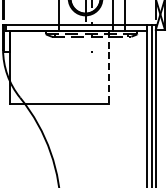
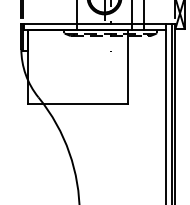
line: (109, 67) -> (128, 66), dashed -> solid

